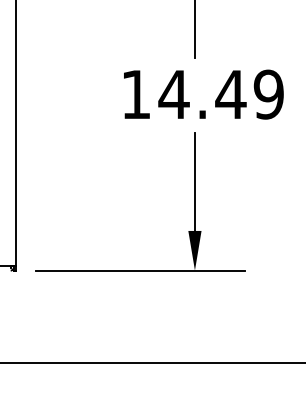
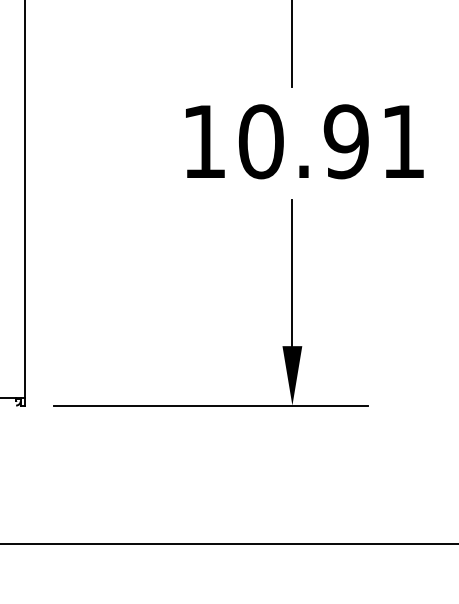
text: (220, 94) -> (330, 141), 14.49 -> 10.91

